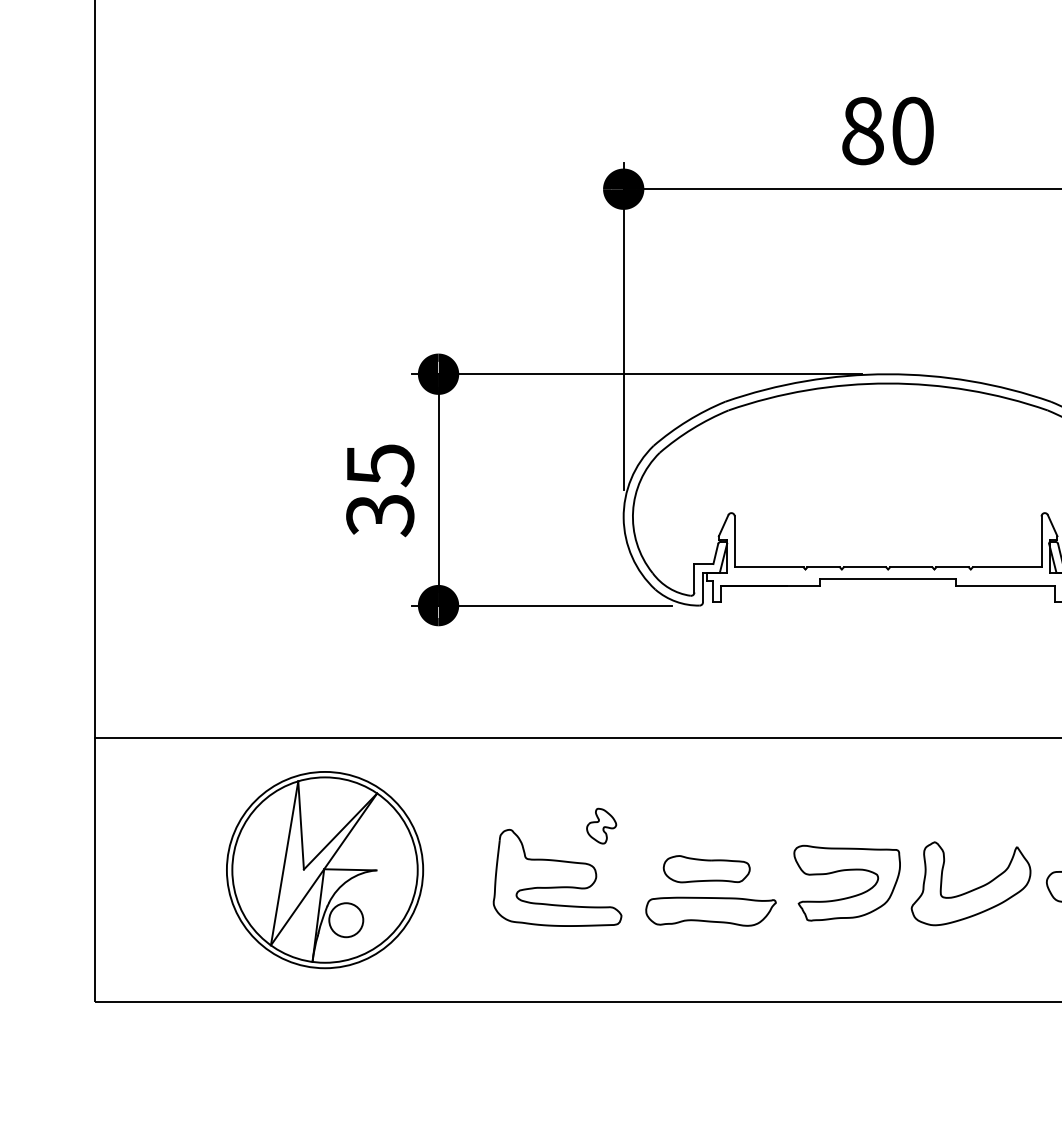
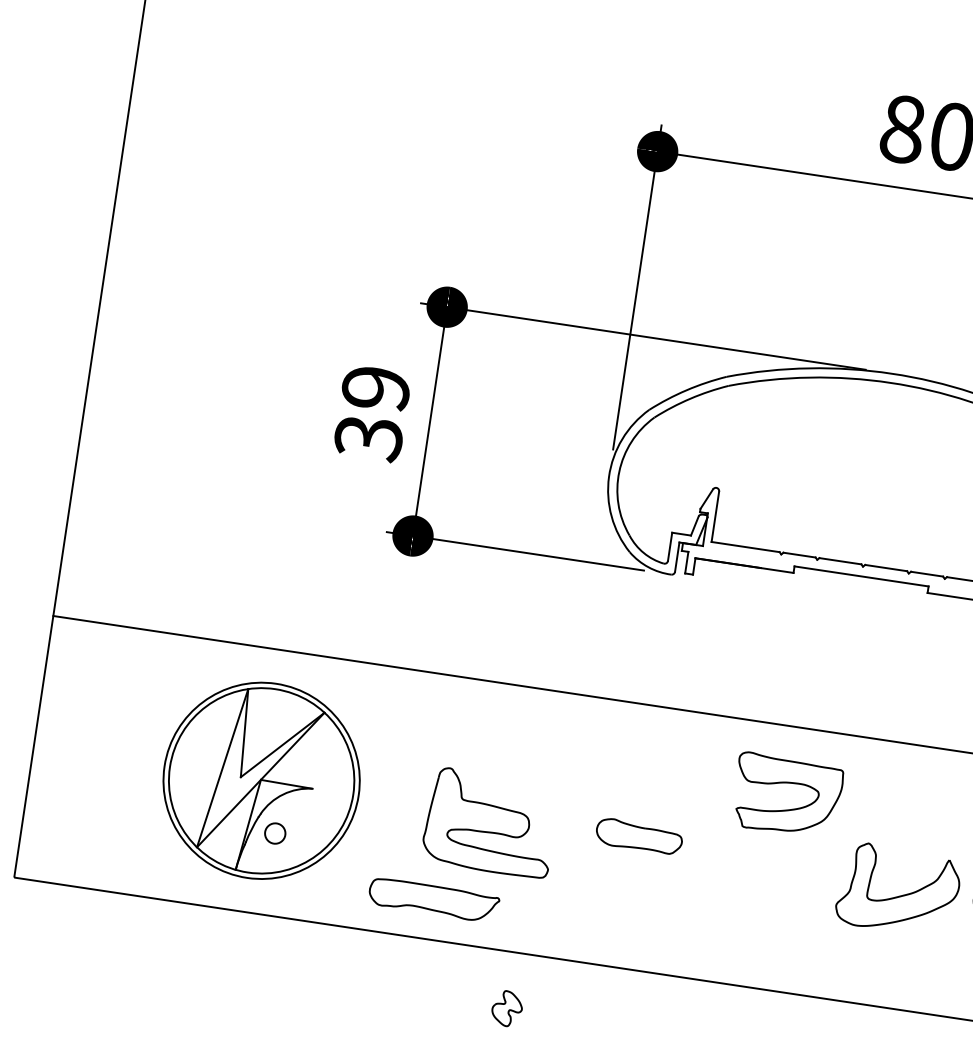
text: (380, 465) -> (376, 388), 35 -> 39
curve: (603, 826) -> (509, 1009), moved
part: (844, 871) -> (786, 783), moved
part: (710, 911) -> (433, 899), moved
circle: (346, 920) -> (275, 833), size x0.6

